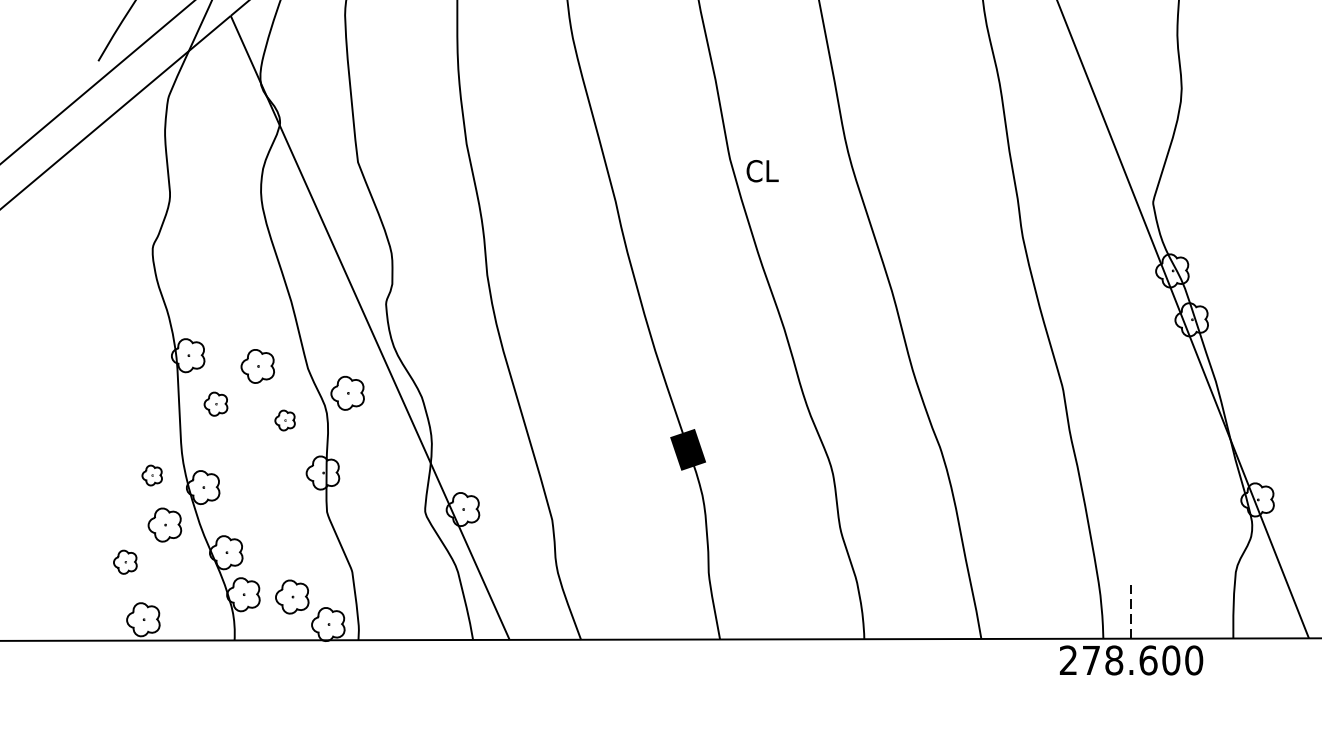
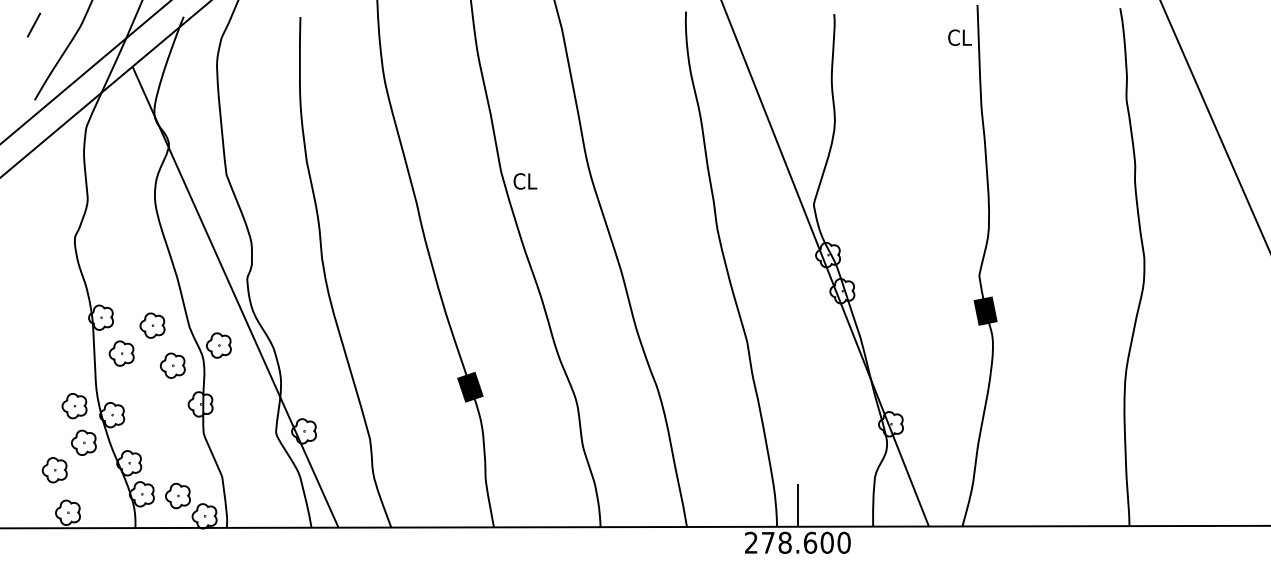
part: (215, 404) -> (121, 353), size x1.43
part: (284, 420) -> (172, 365), size x1.67
part: (152, 475) -> (74, 406), size x1.67
part: (125, 562) -> (54, 470), size x1.43
line: (1130, 608) -> (797, 504), dashed -> solid

